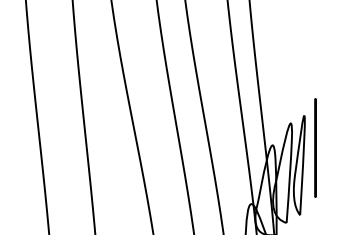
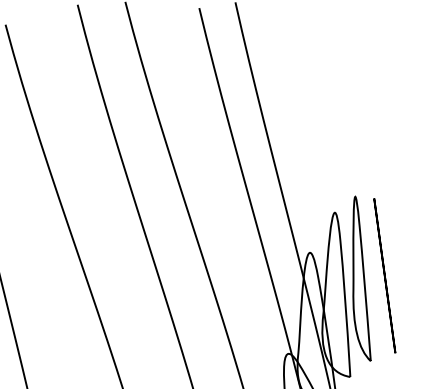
line: (315, 147) -> (384, 271), moved

